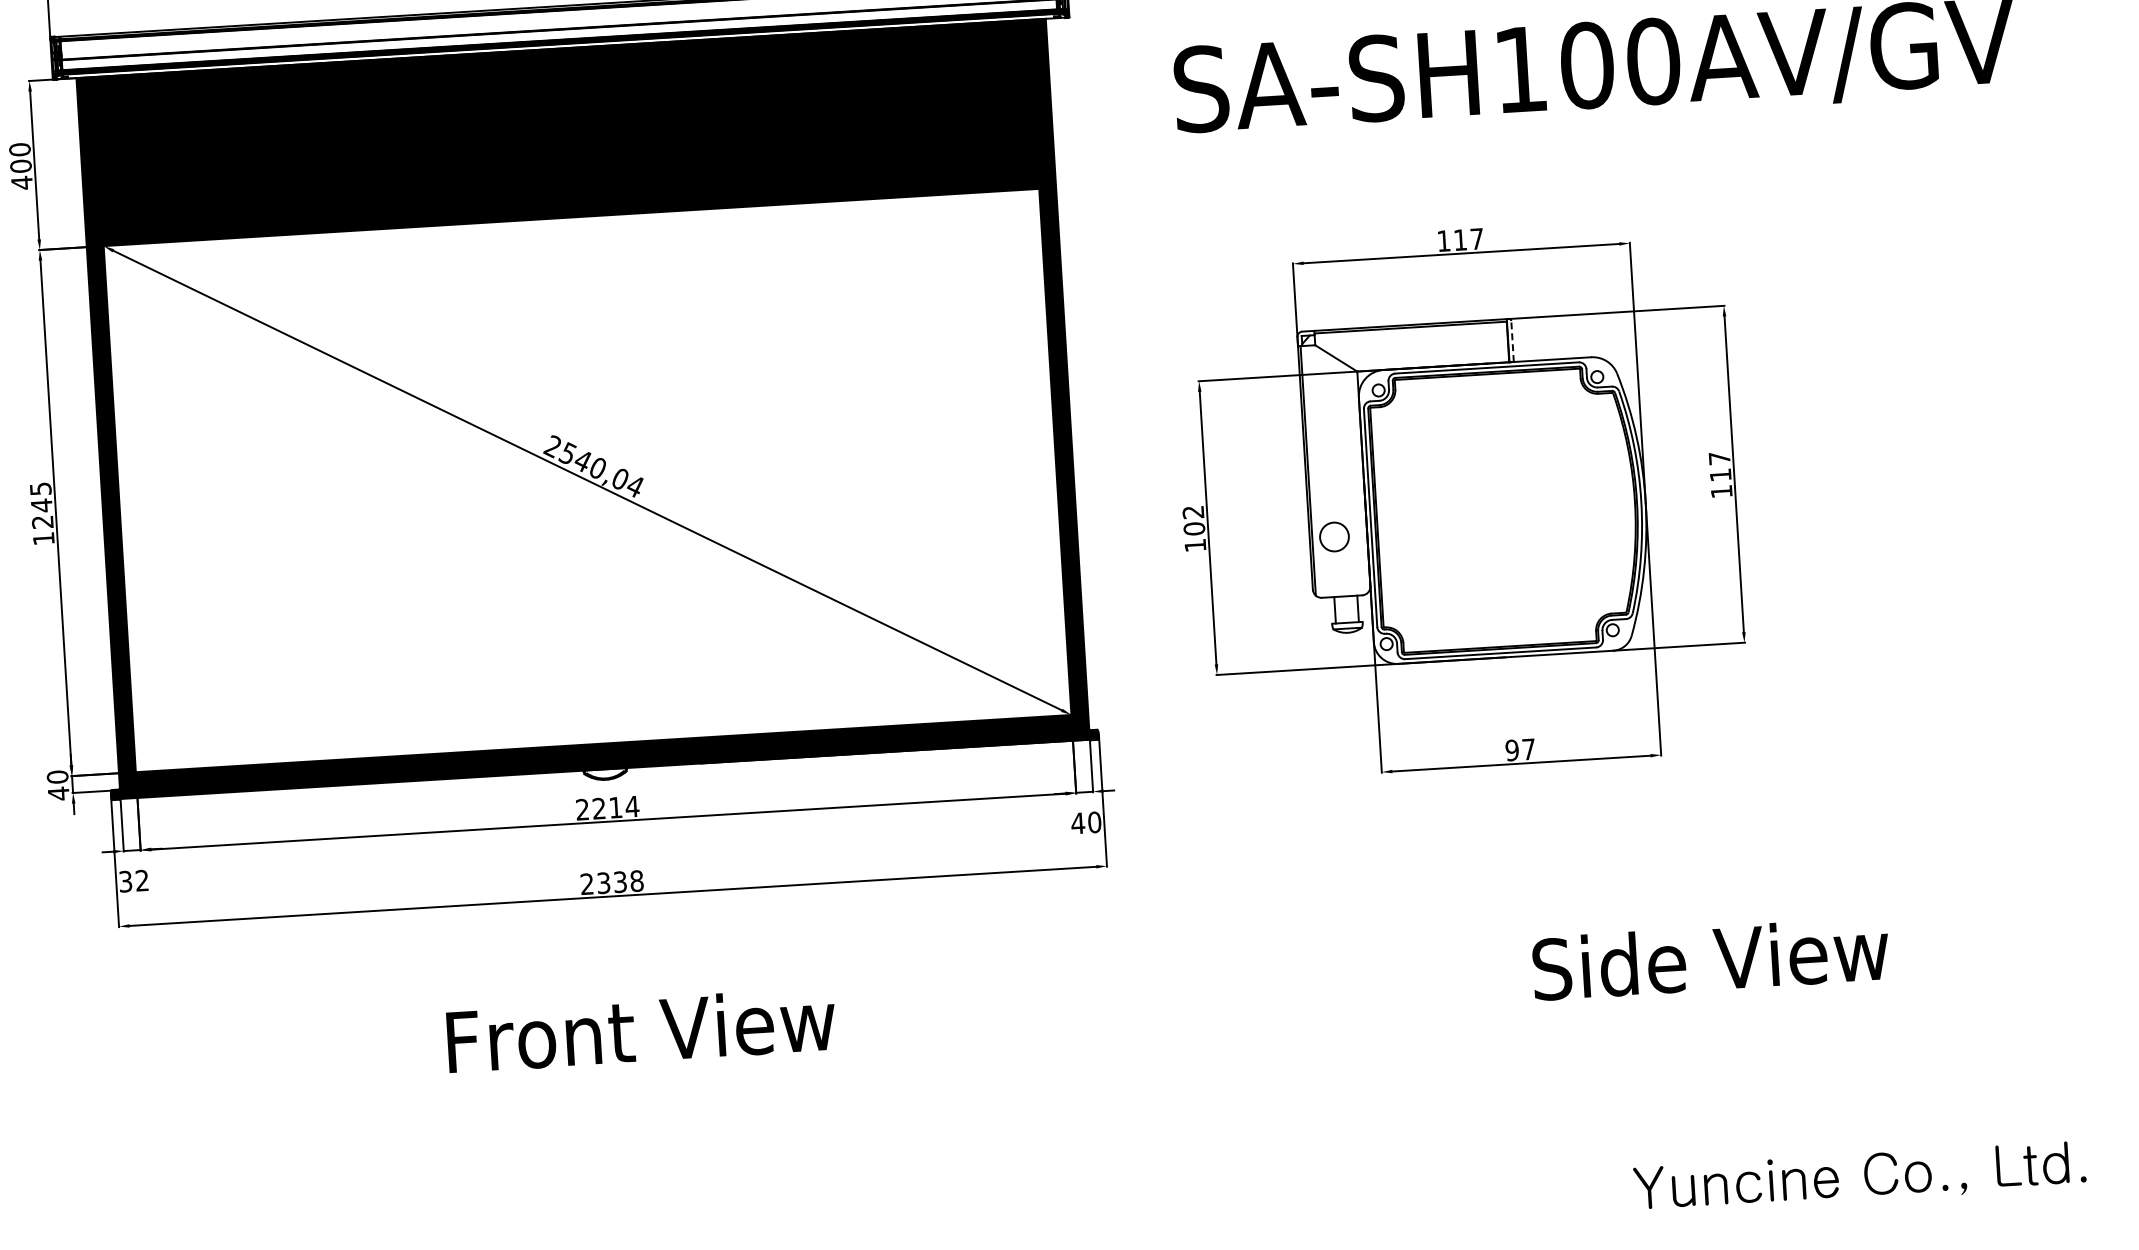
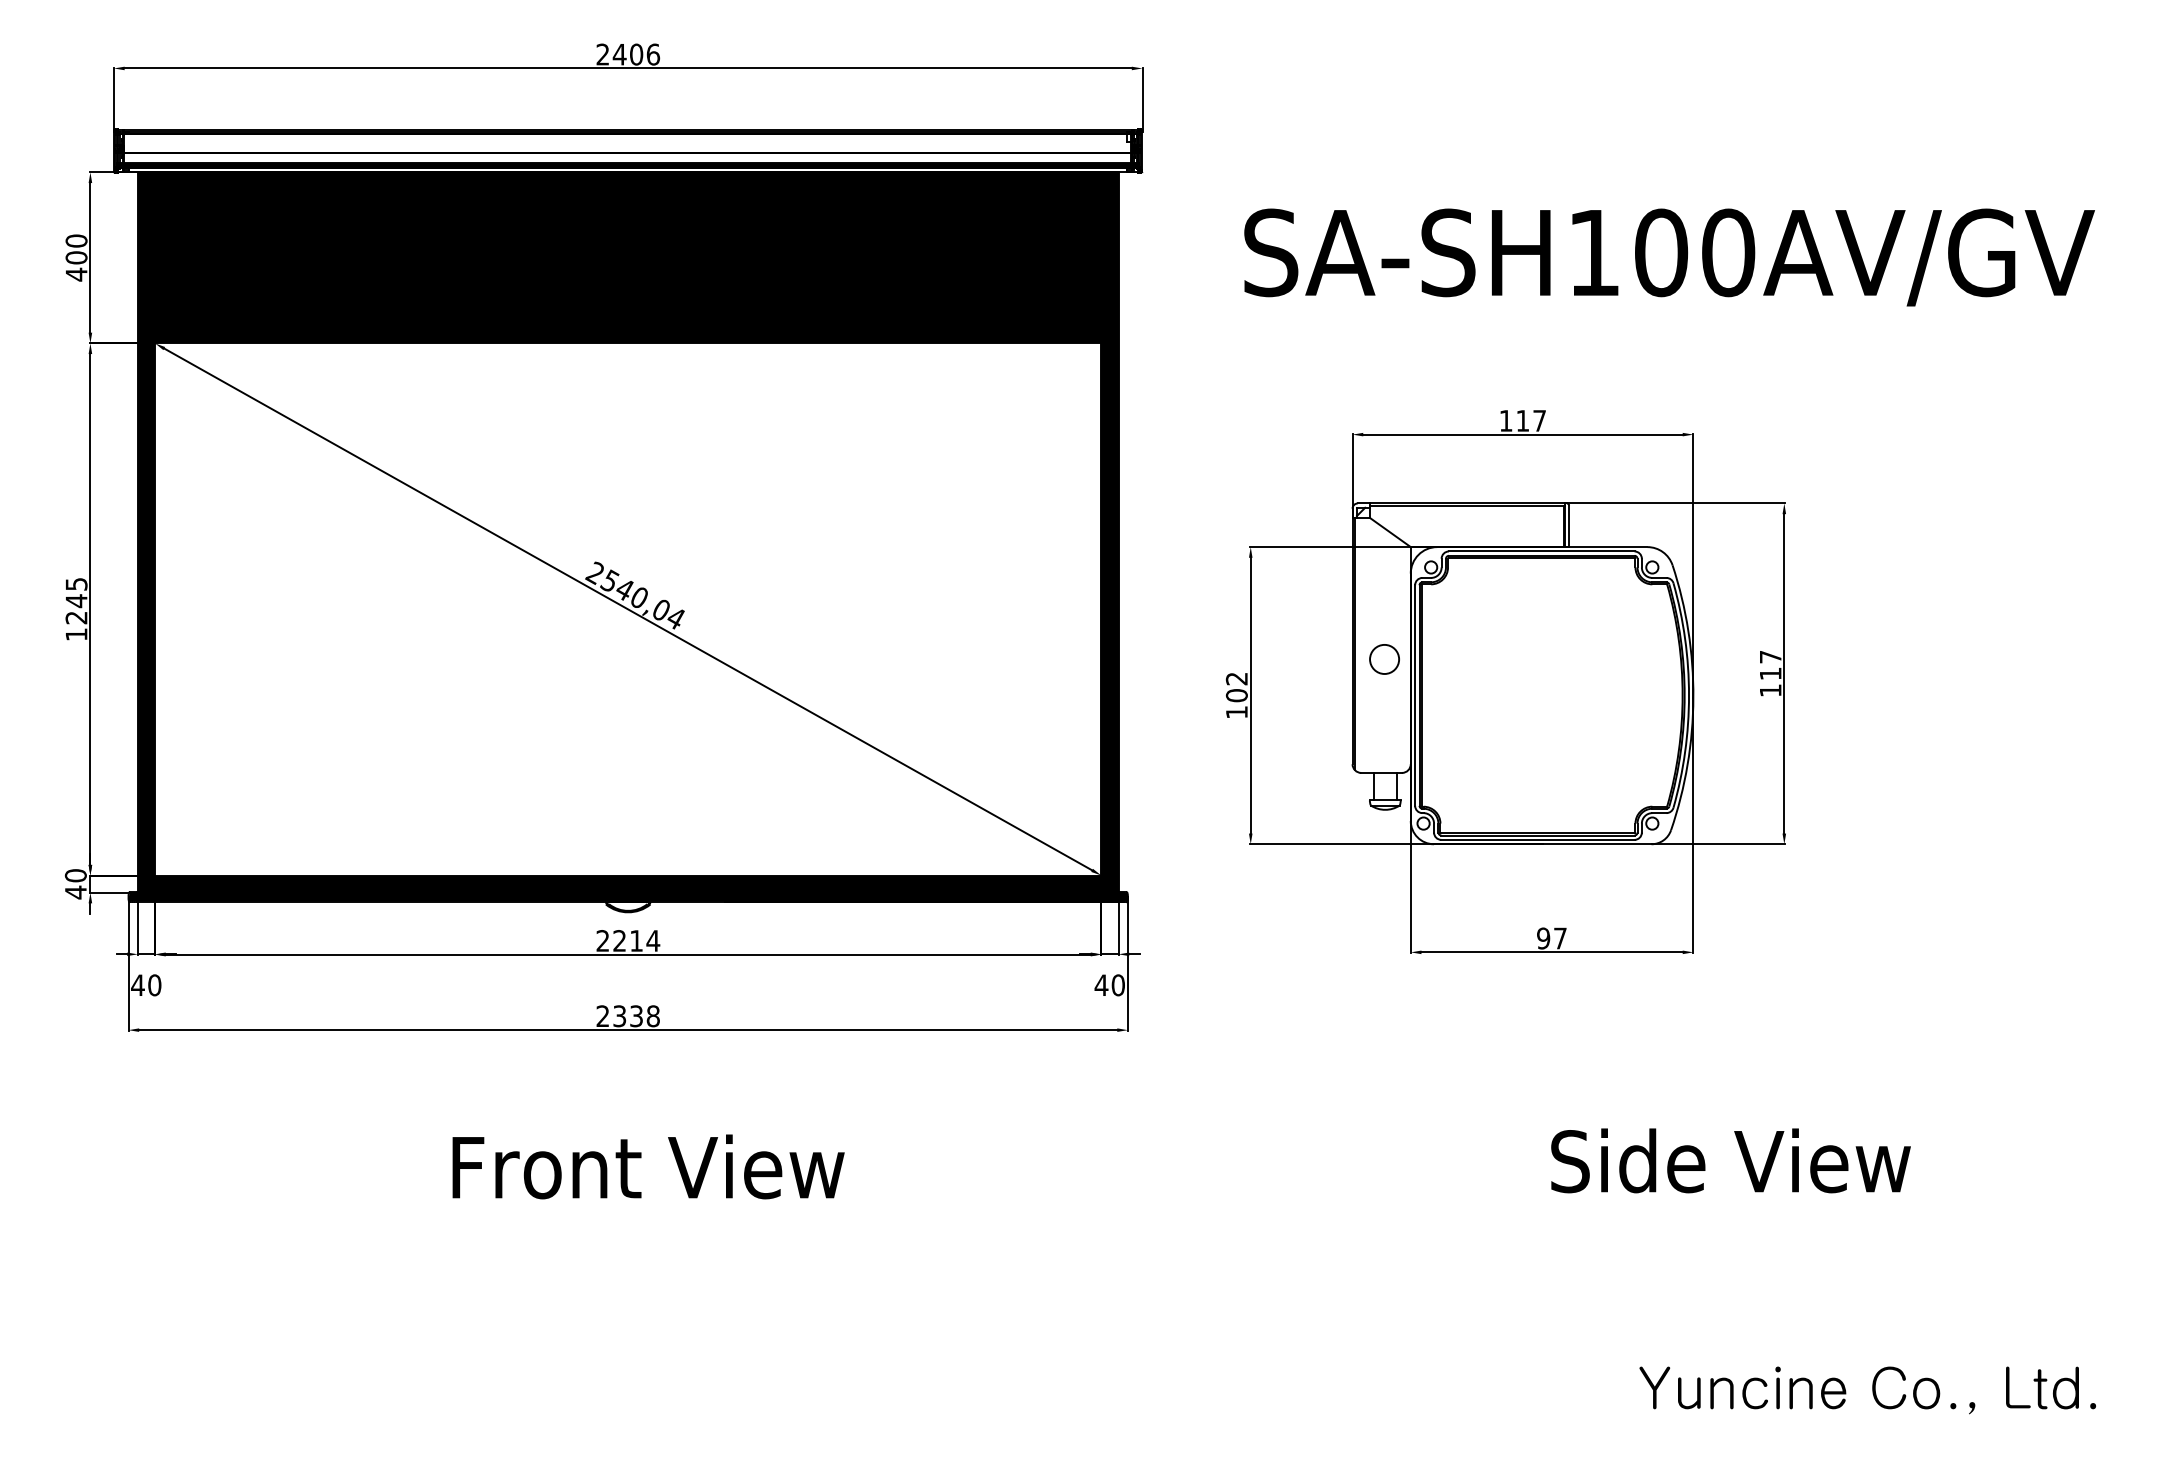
line: (1512, 341) -> (1569, 526), dashed -> solid
circle: (1334, 537) -> (1384, 659), moved
text: (134, 881) -> (146, 985), 32 -> 40

